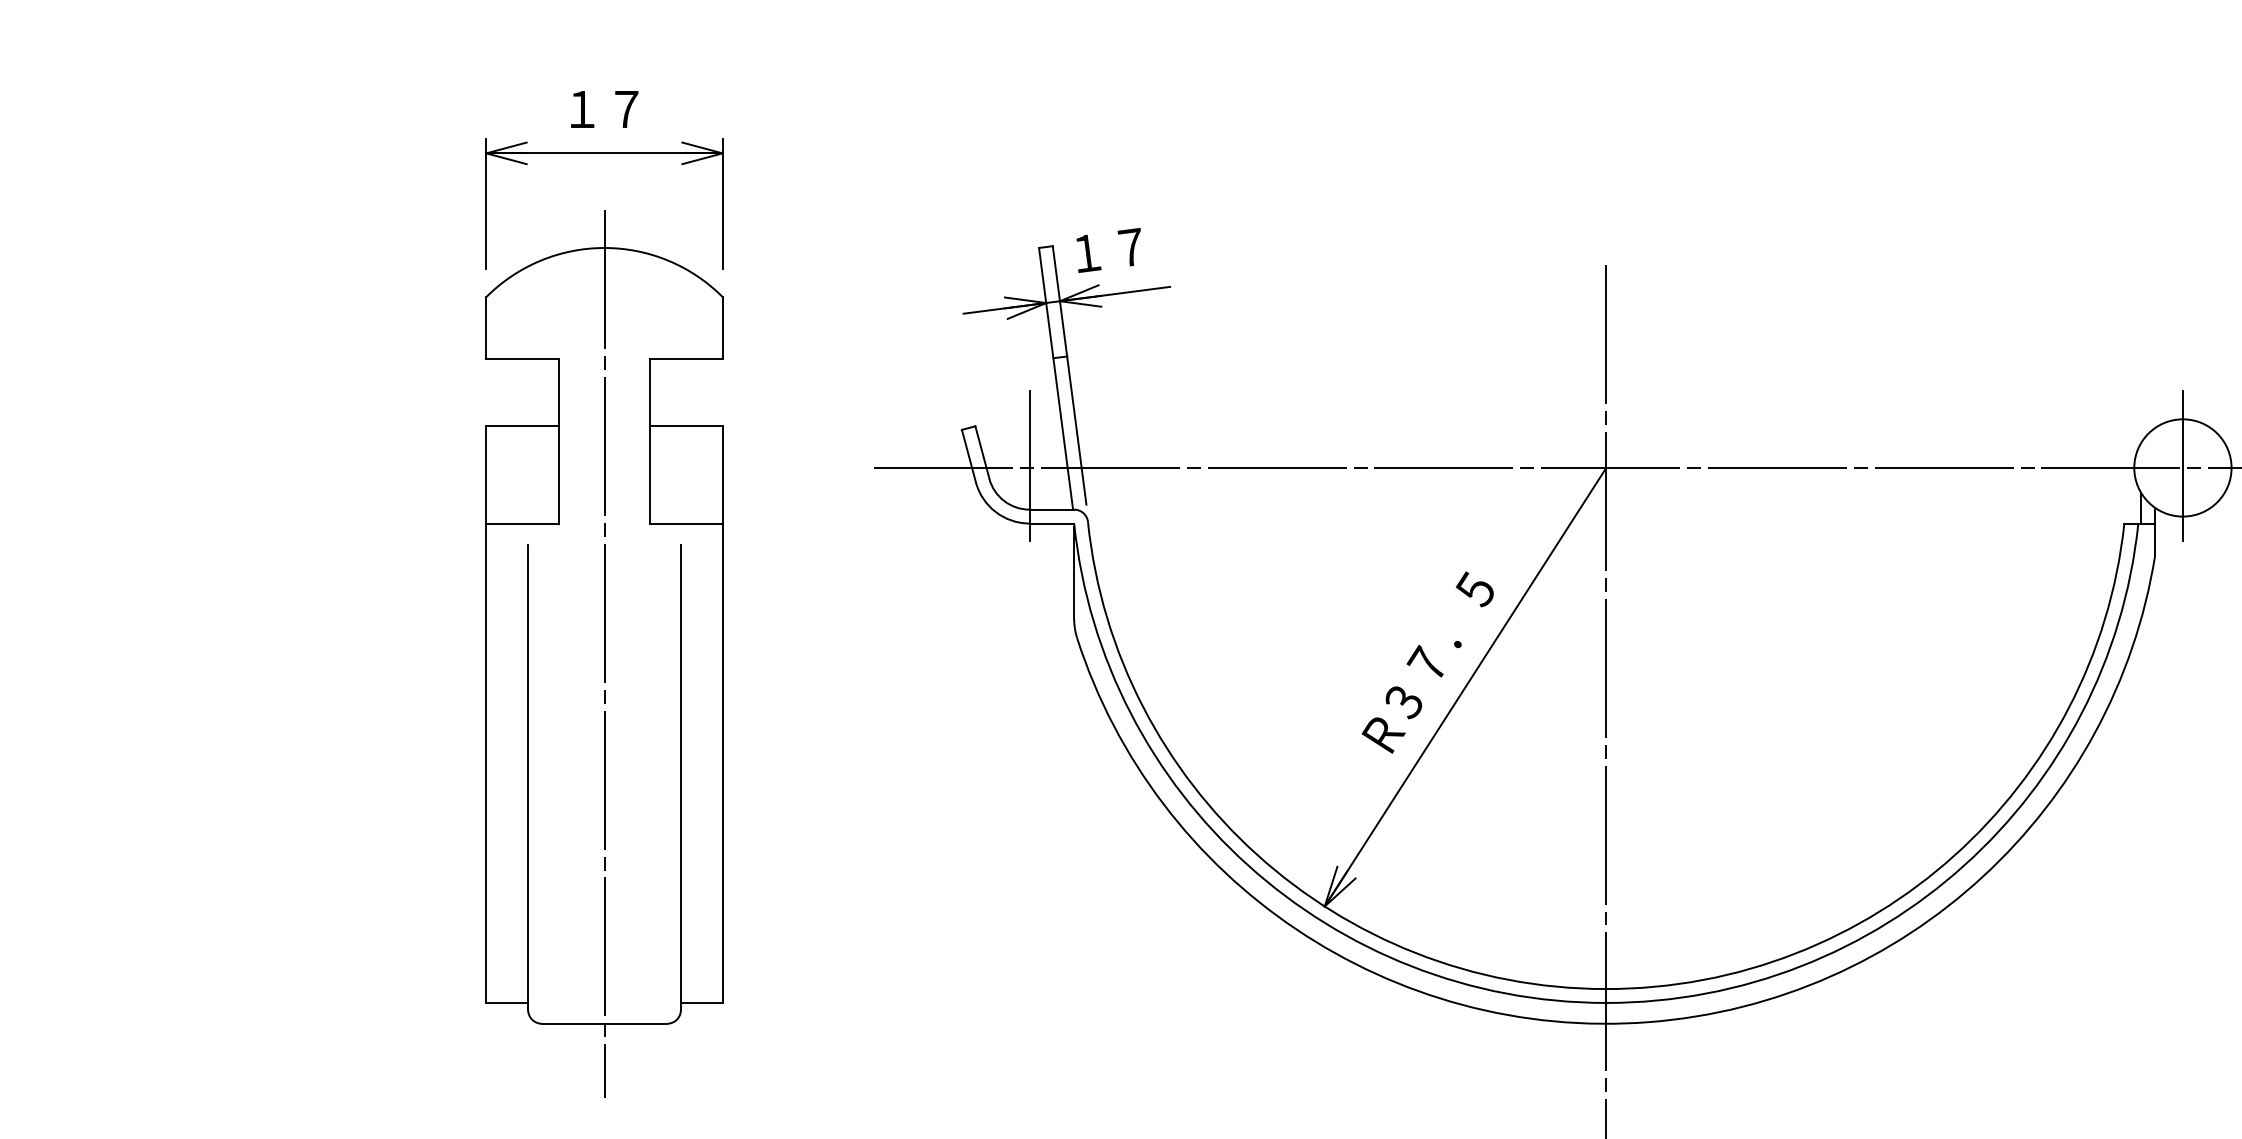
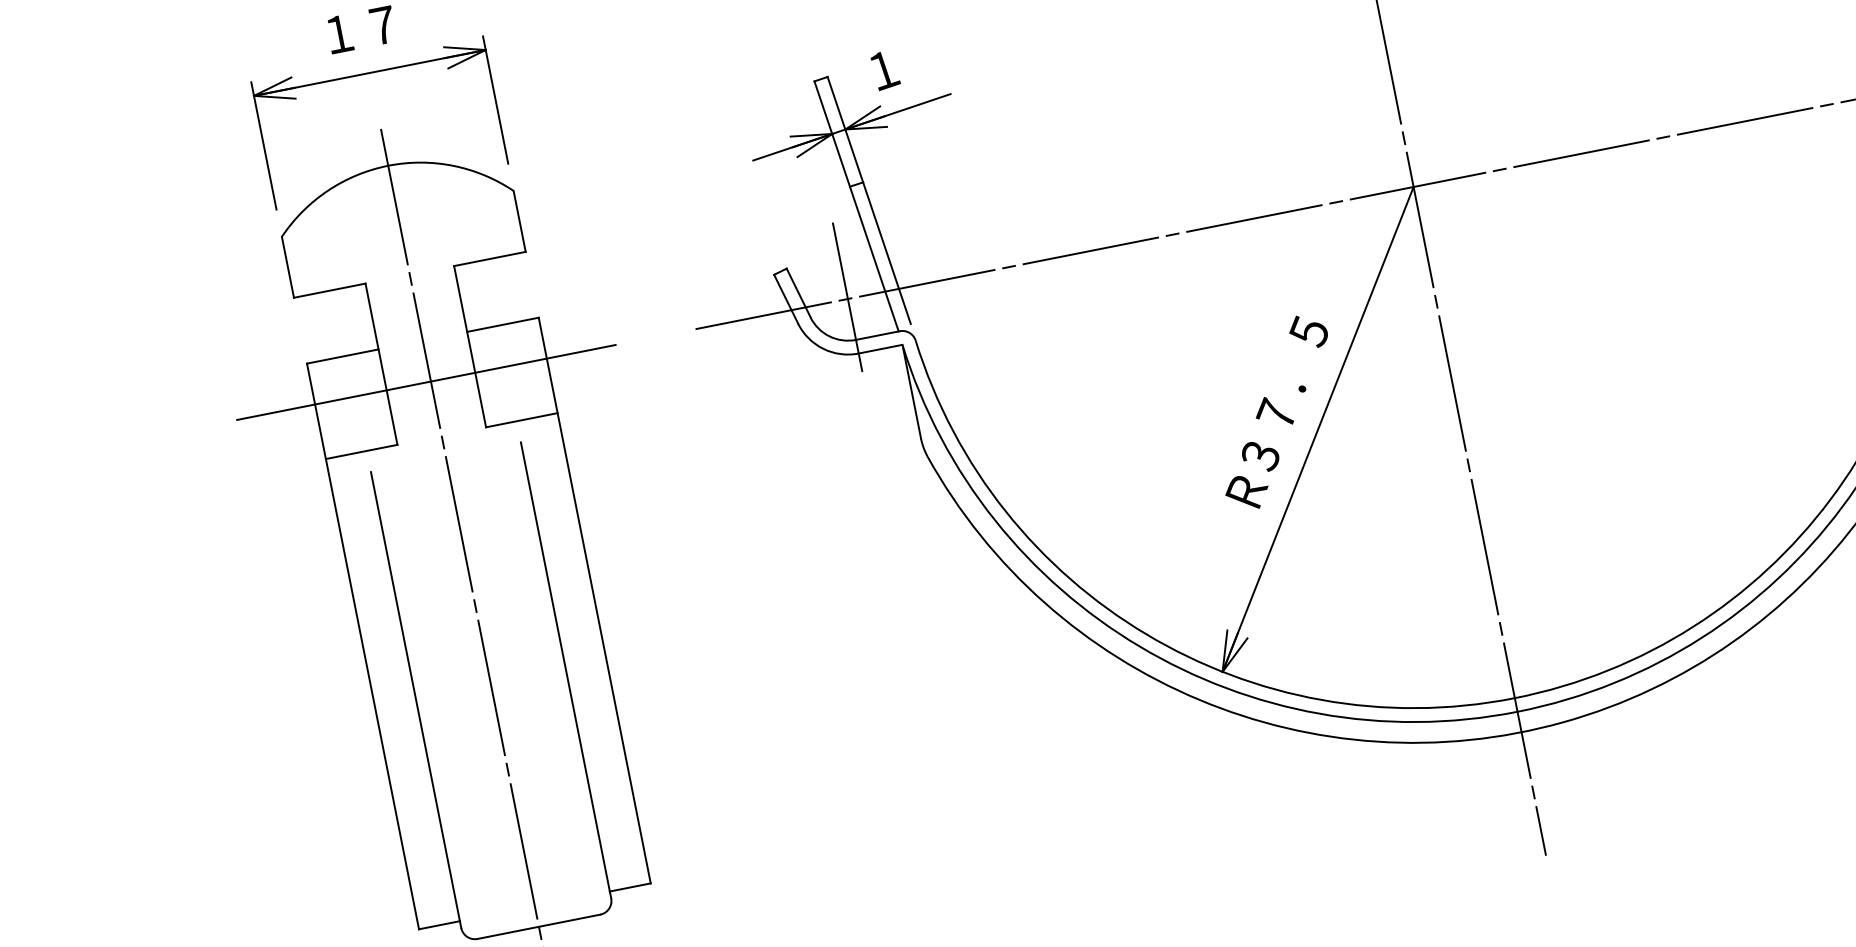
text: (1108, 250) -> (883, 70), １７ -> １
line: (599, 467) -> (425, 382), added

